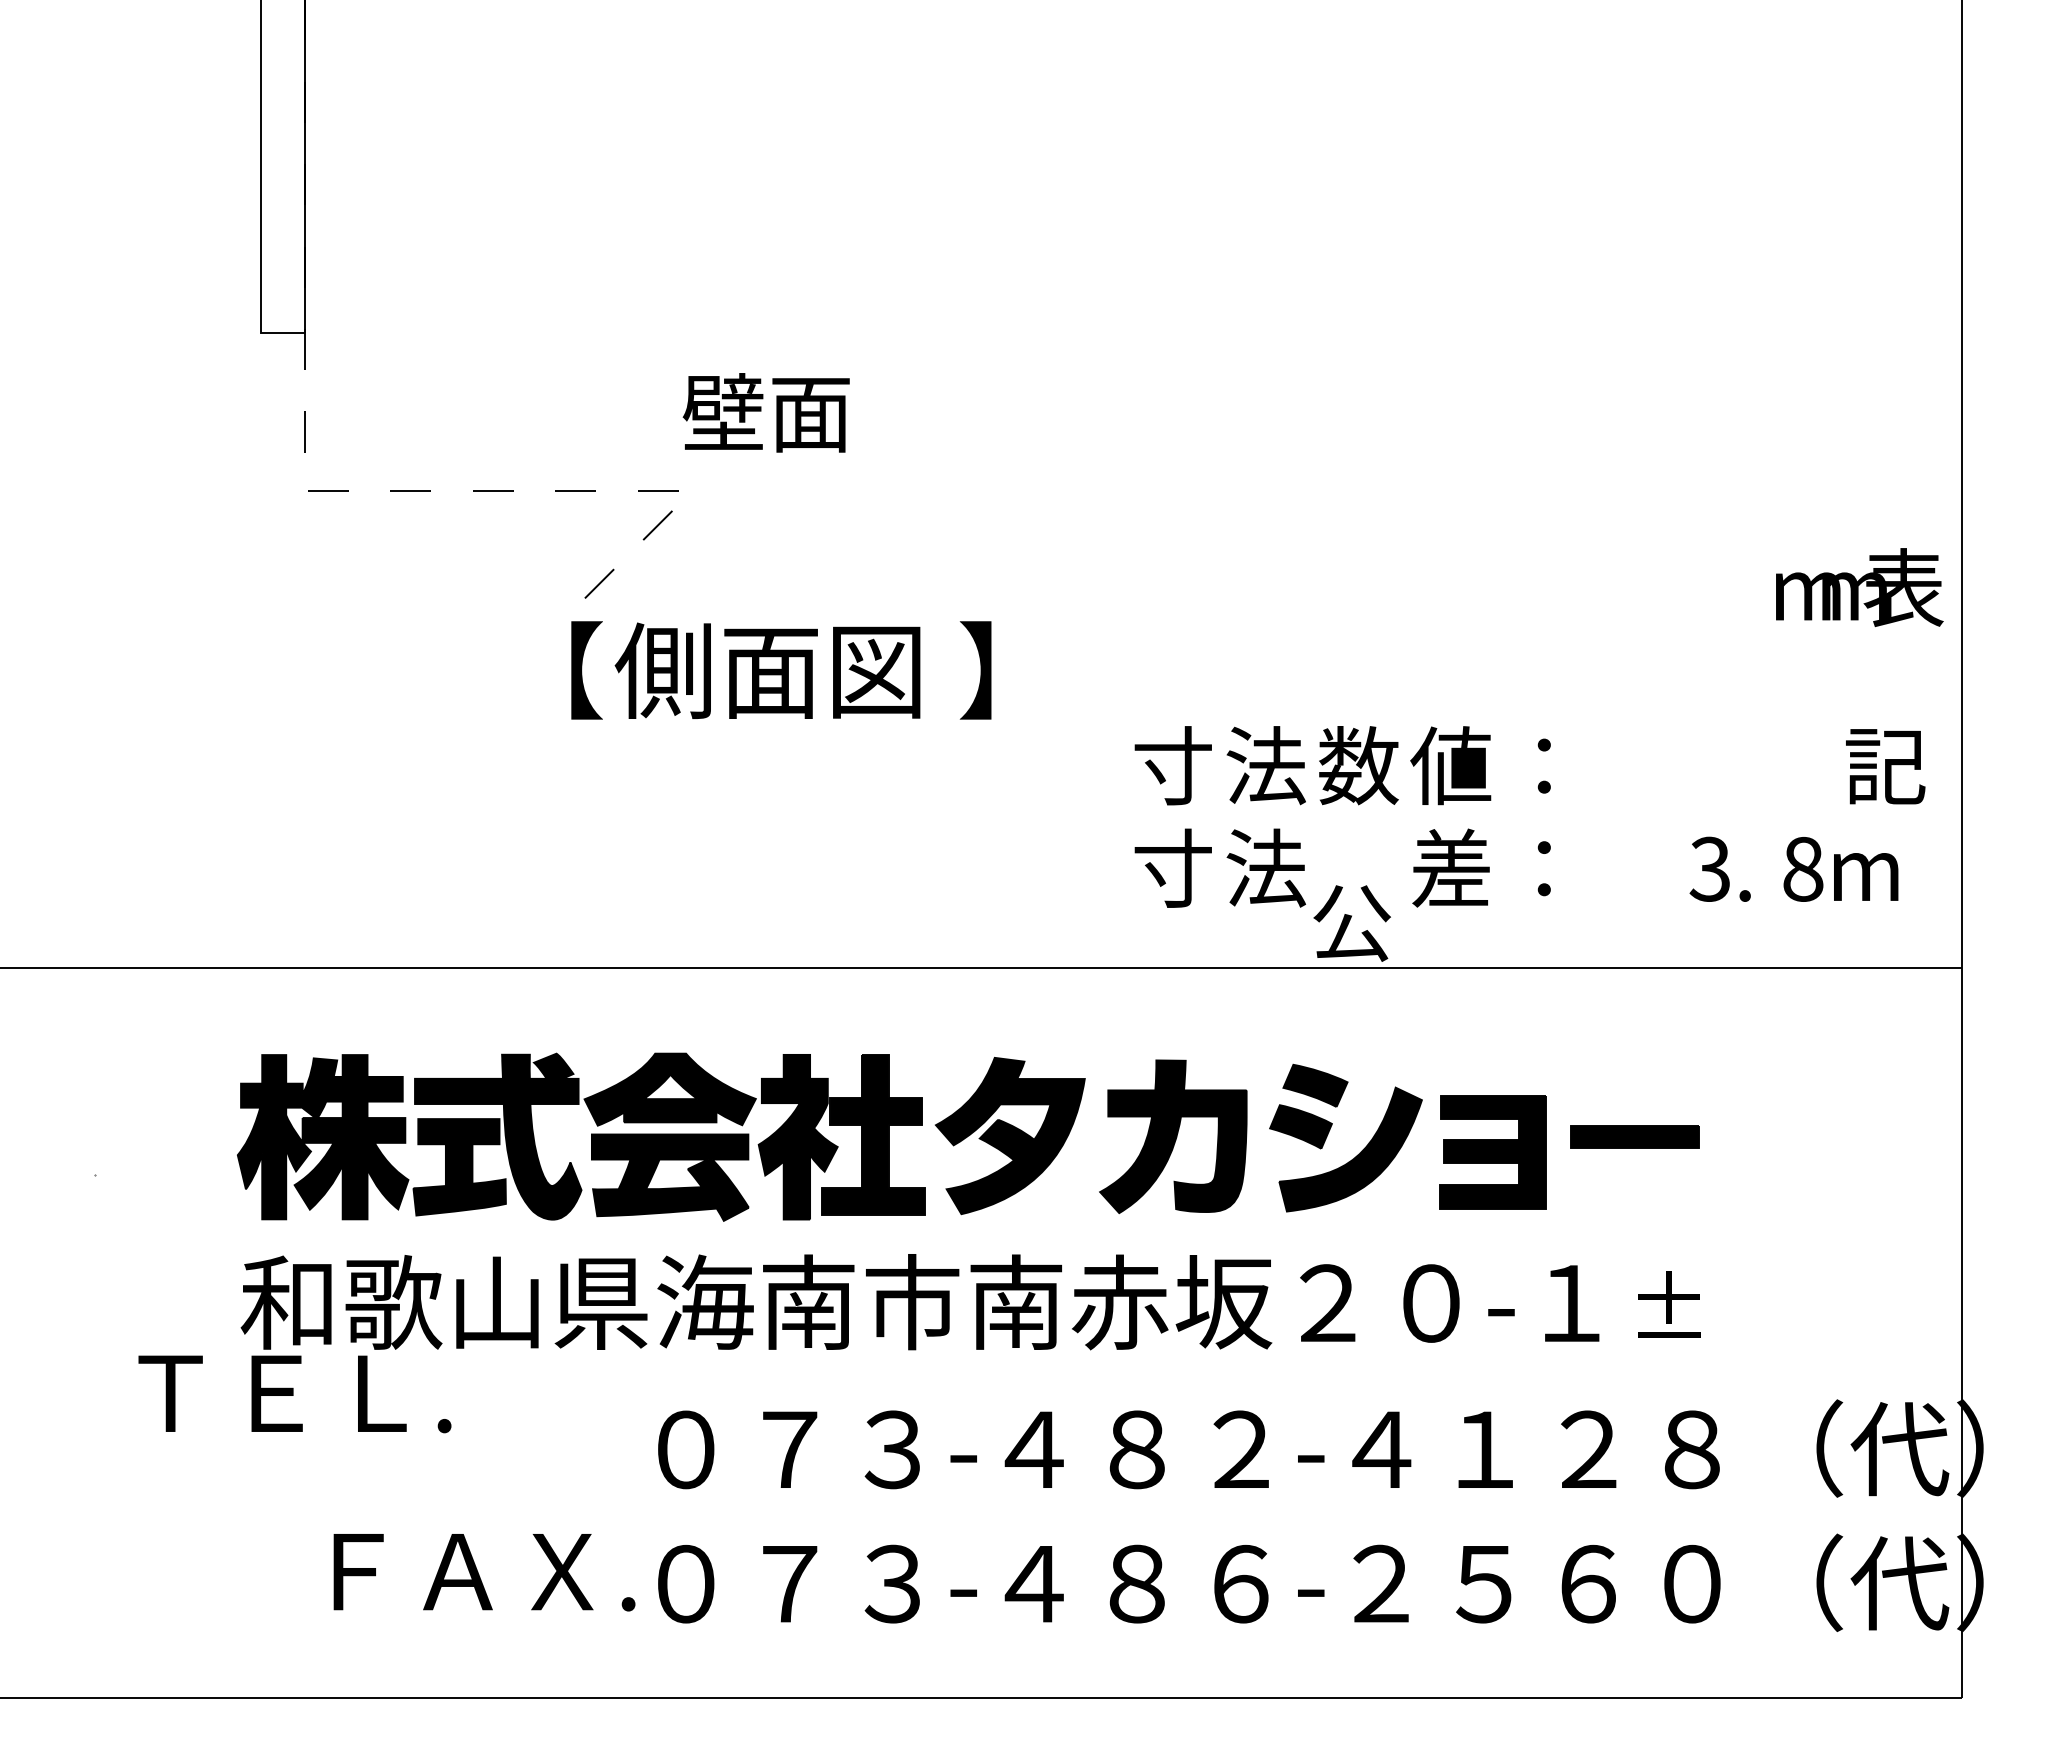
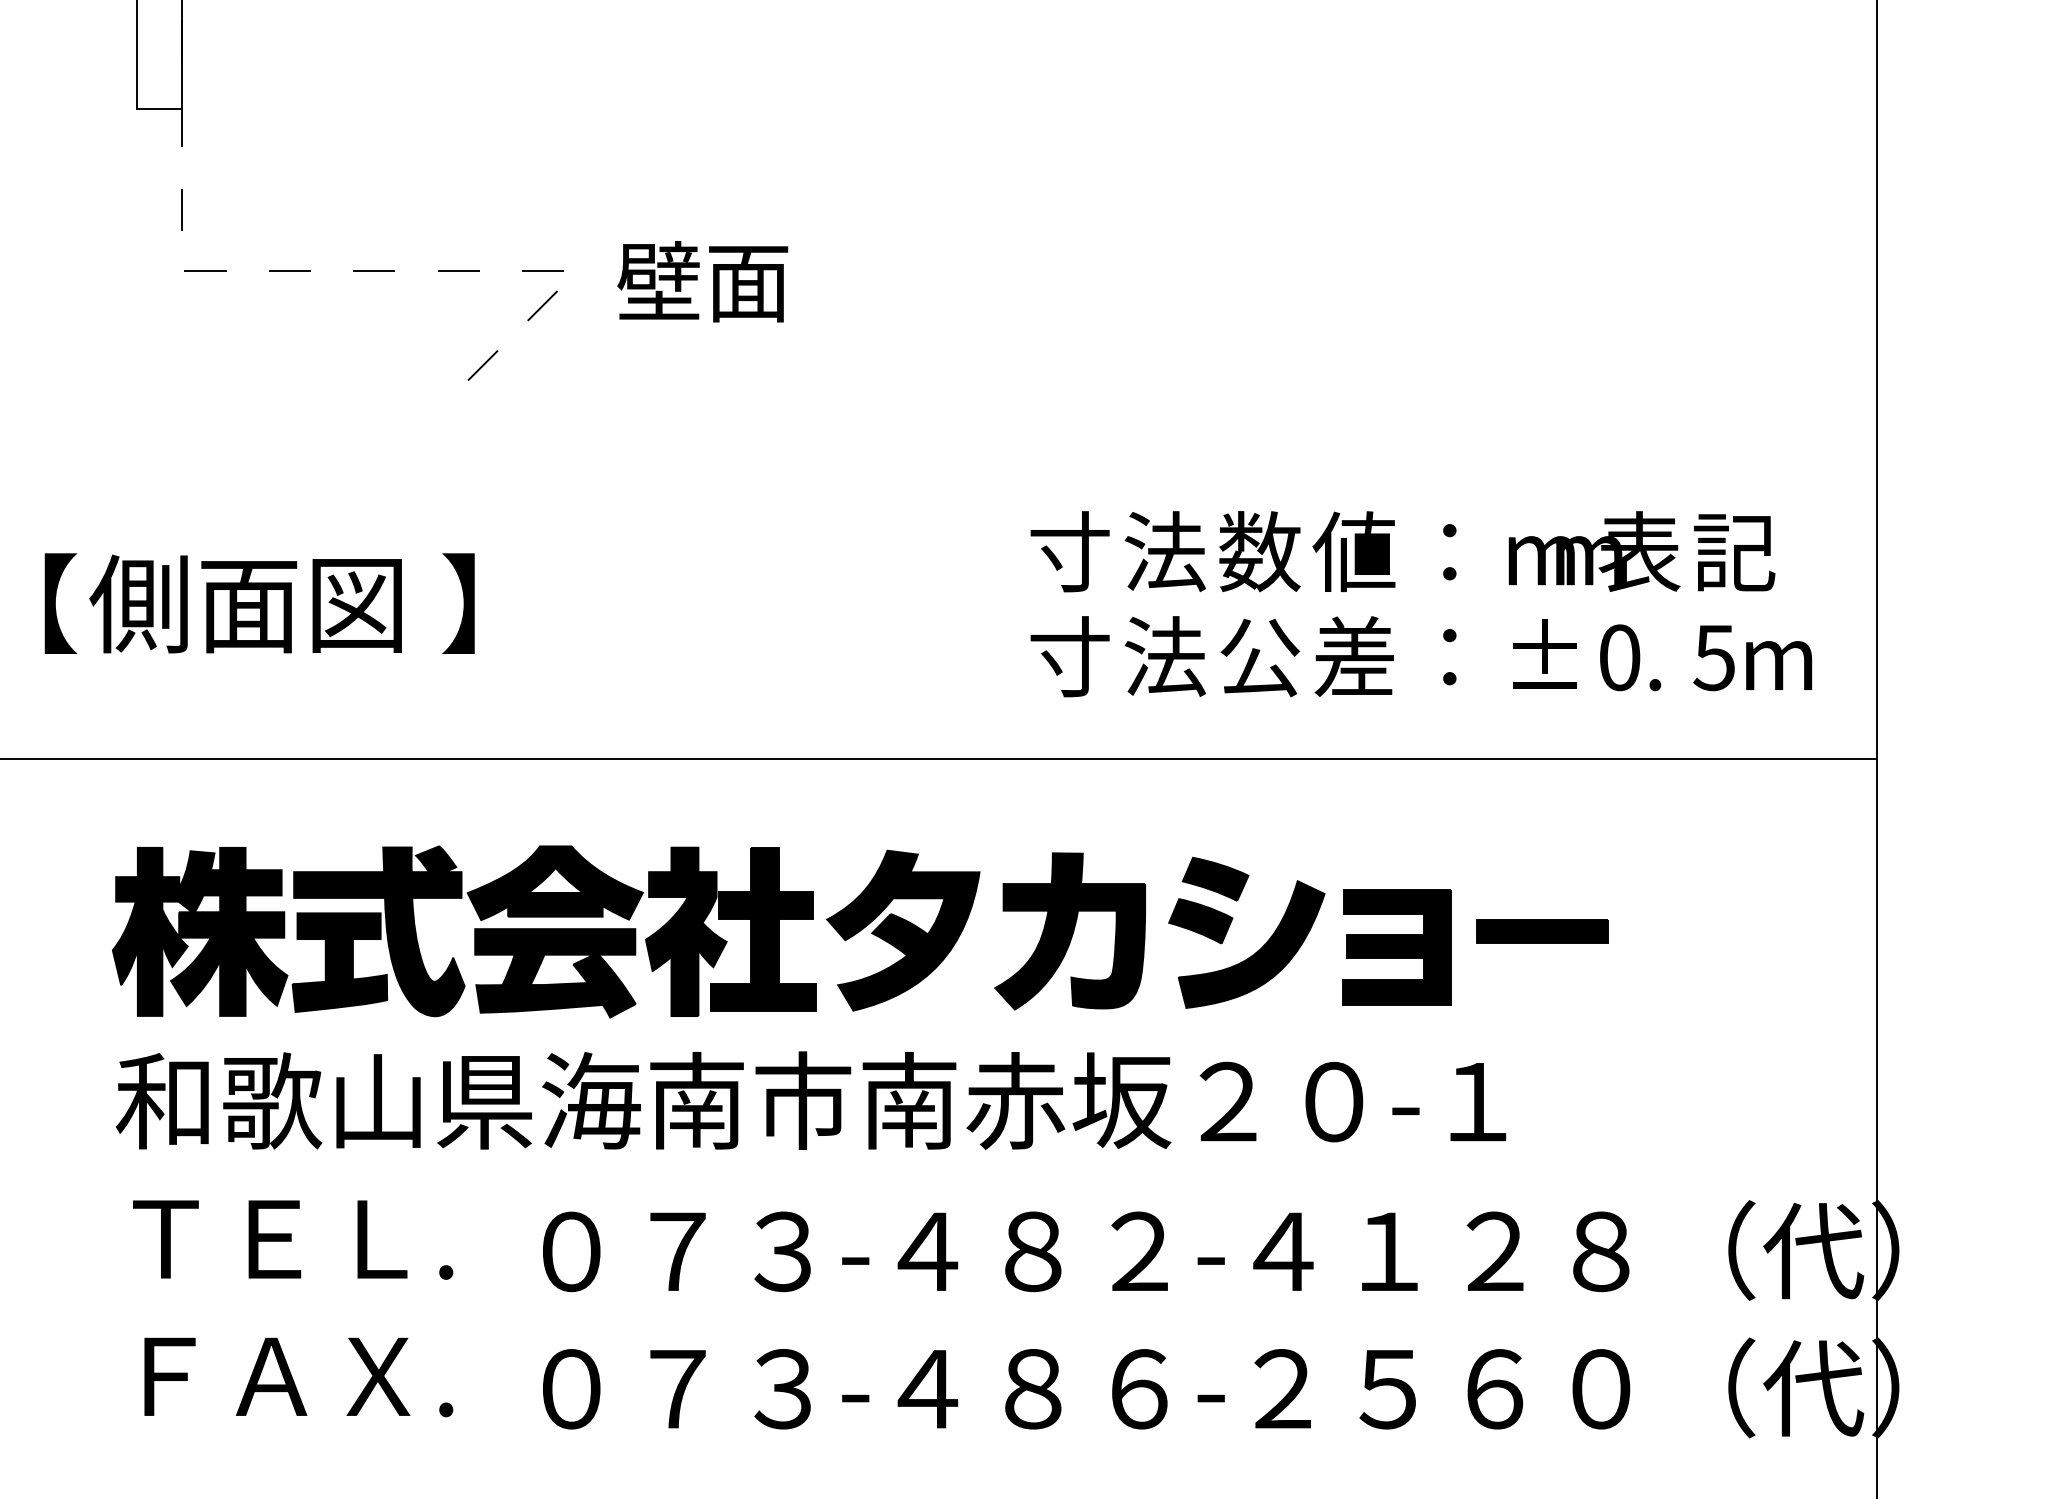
text: (765, 412) -> (701, 281), moved
text: (1859, 587) -> (1594, 551), moved
text: (781, 670) -> (259, 603), moved
text: (1885, 766) -> (1734, 552), moved
text: (1709, 868) -> (1618, 656), 3 -> 0
text: (1802, 868) -> (1713, 656), 8 -> 5
text: (1351, 923) -> (1259, 657), moved
text: (1669, 1304) -> (1545, 653), moved
text: (294, 1394) -> (292, 1240), moved
text: (484, 1572) -> (298, 1377), moved

